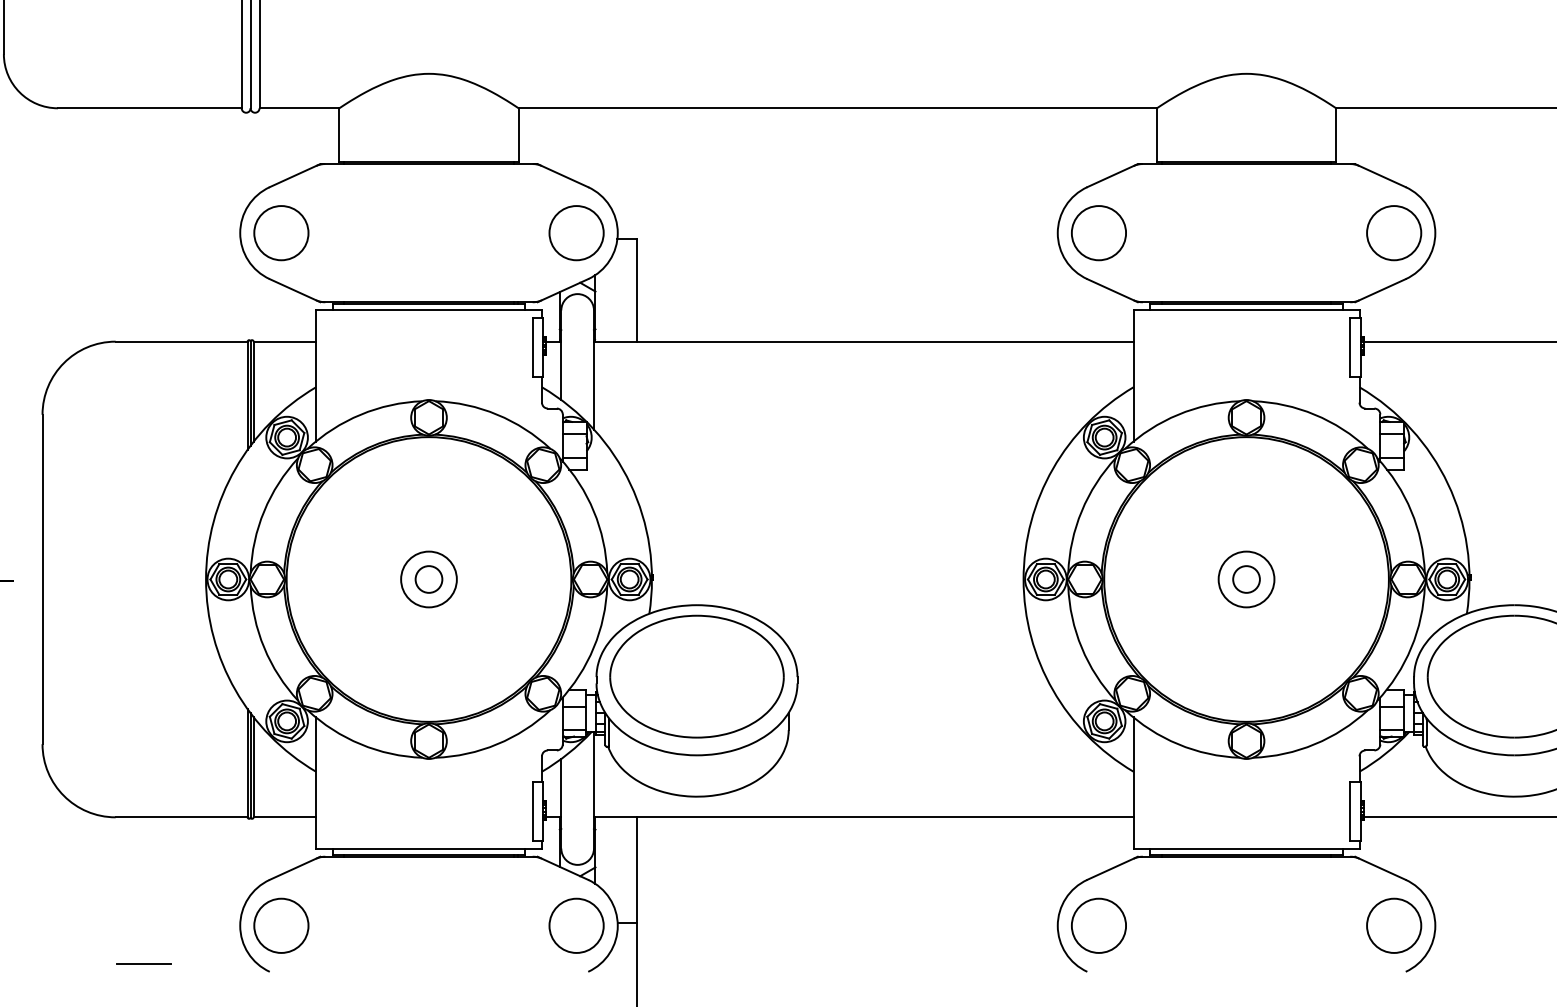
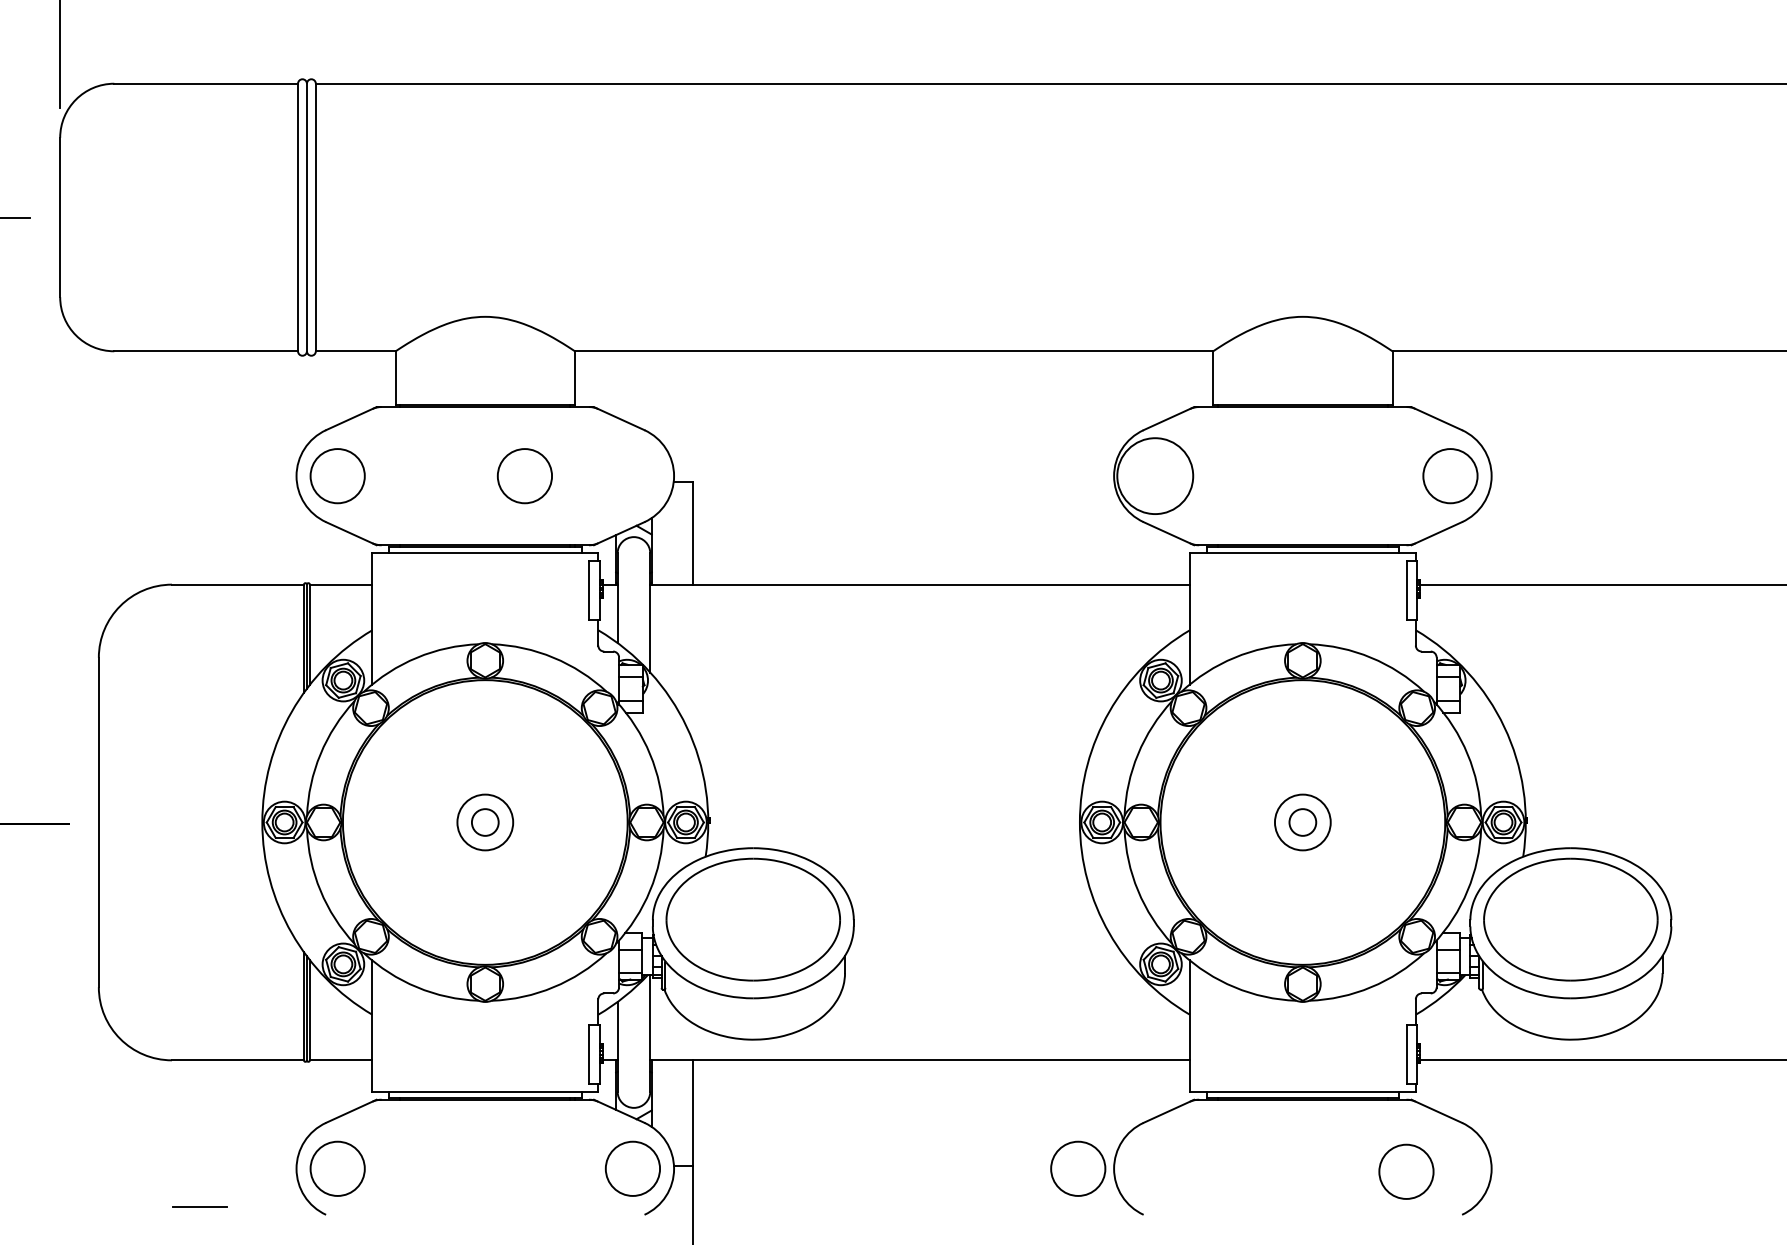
circle: (576, 233) -> (524, 476), moved
circle: (1099, 233) -> (1155, 476), size x1.4
circle: (1099, 925) -> (1078, 1168), moved
circle: (1394, 925) -> (1406, 1171), moved

